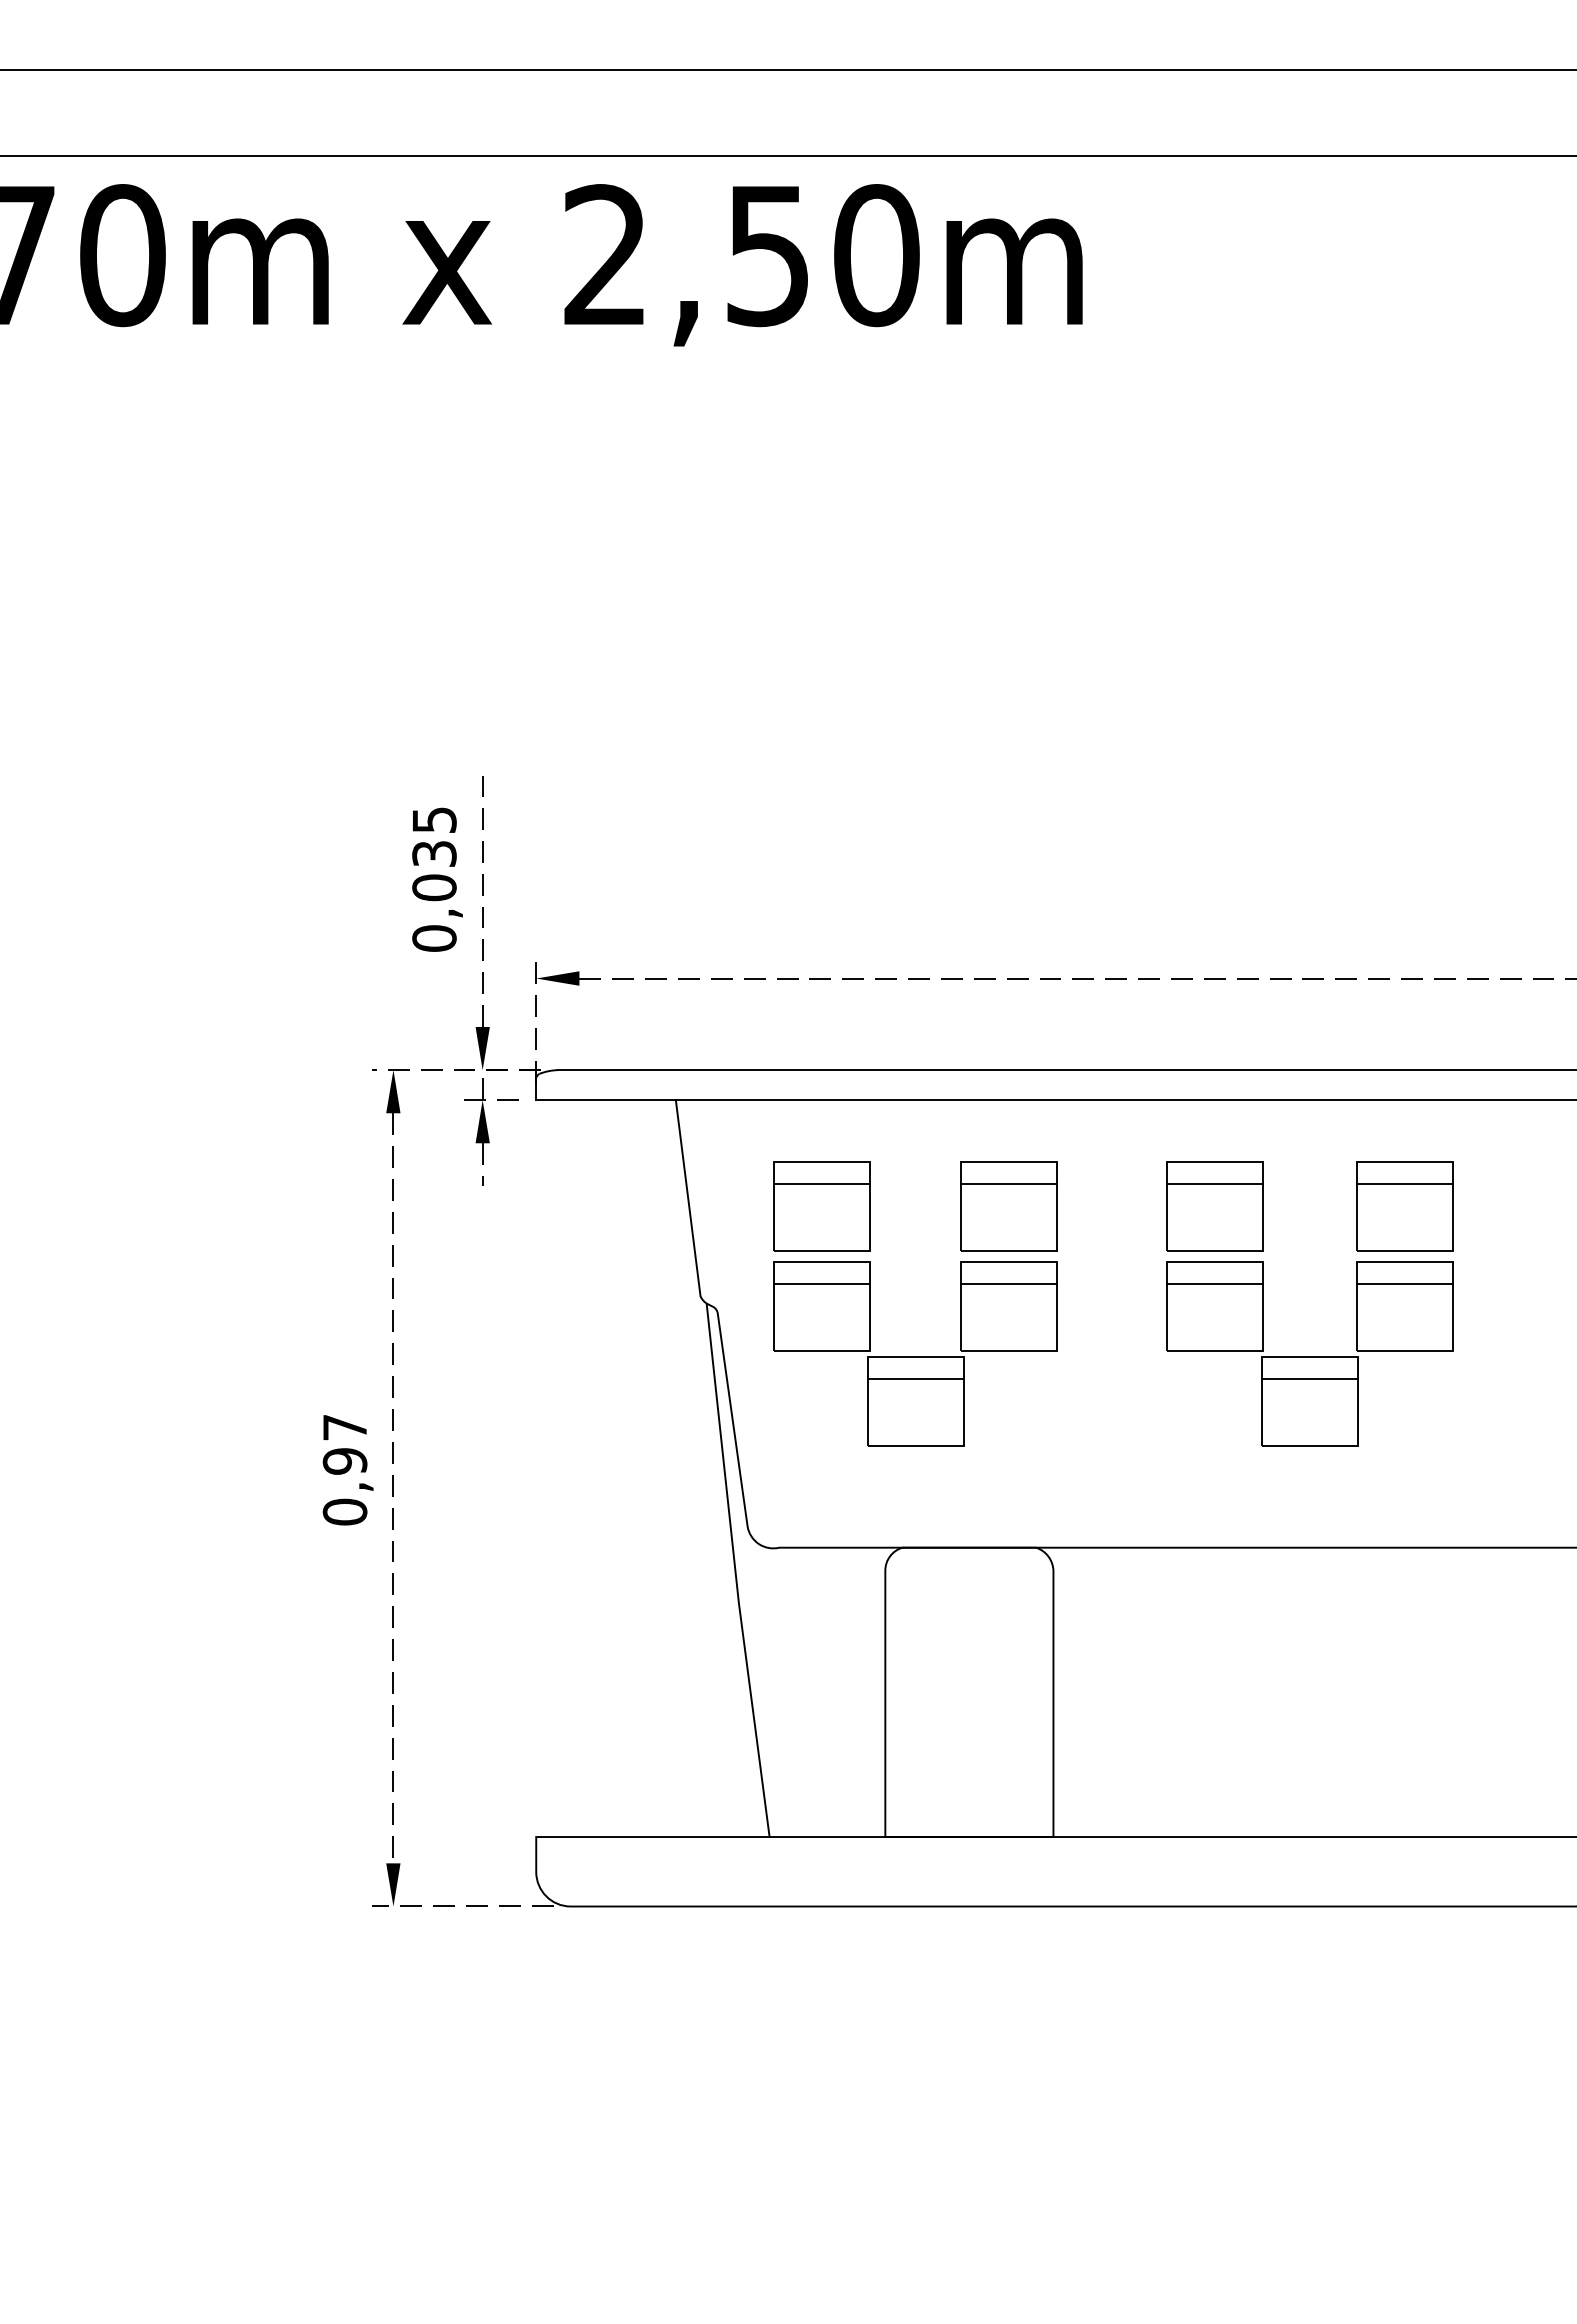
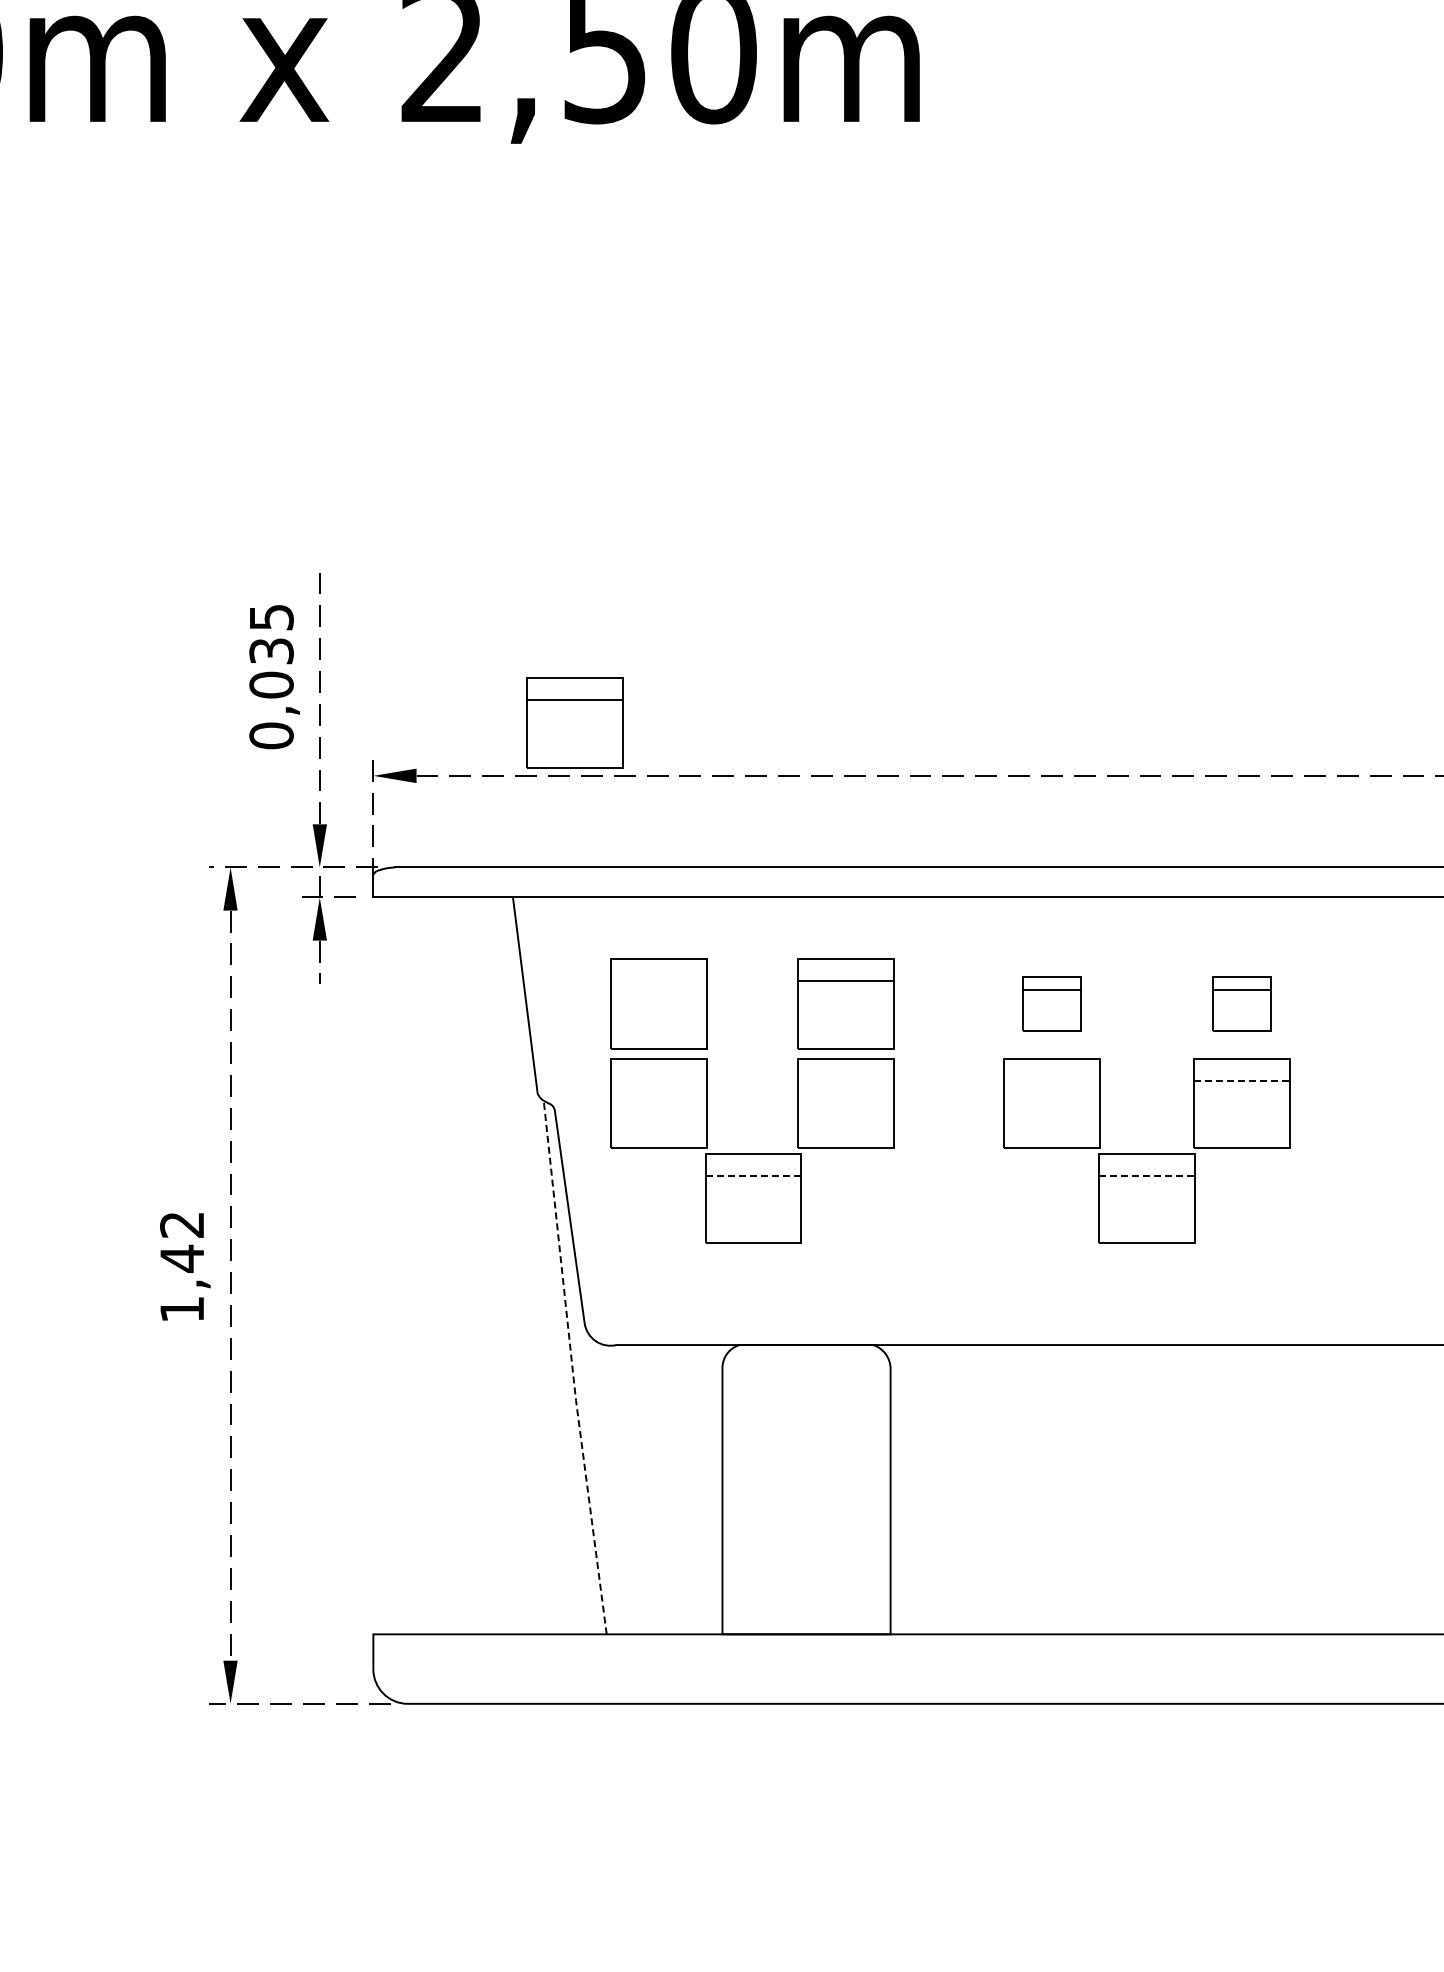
part: (737, 925) -> (574, 722), added
line: (821, 1184) -> (658, 981), removed
part: (1214, 1206) -> (1051, 1003), size x0.6
part: (1404, 1206) -> (1241, 1003), size x0.6
line: (821, 1283) -> (658, 1080), removed
line: (1008, 1283) -> (845, 1080), removed
line: (1214, 1283) -> (1051, 1080), removed
line: (1405, 1283) -> (1242, 1080), solid -> dashed
line: (916, 1378) -> (753, 1175), solid -> dashed
line: (1309, 1378) -> (1146, 1175), solid -> dashed
text: (344, 1470) -> (181, 1267), 0,97 -> 1,42
line: (735, 1570) -> (572, 1367), solid -> dashed

